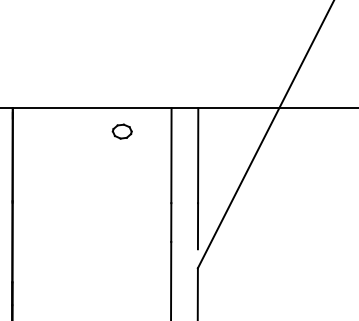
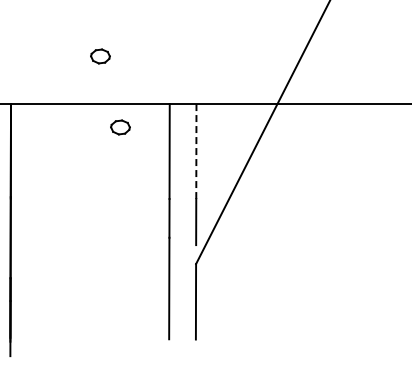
part: (102, 60) -> (100, 56), added
line: (198, 155) -> (196, 151), solid -> dashed

